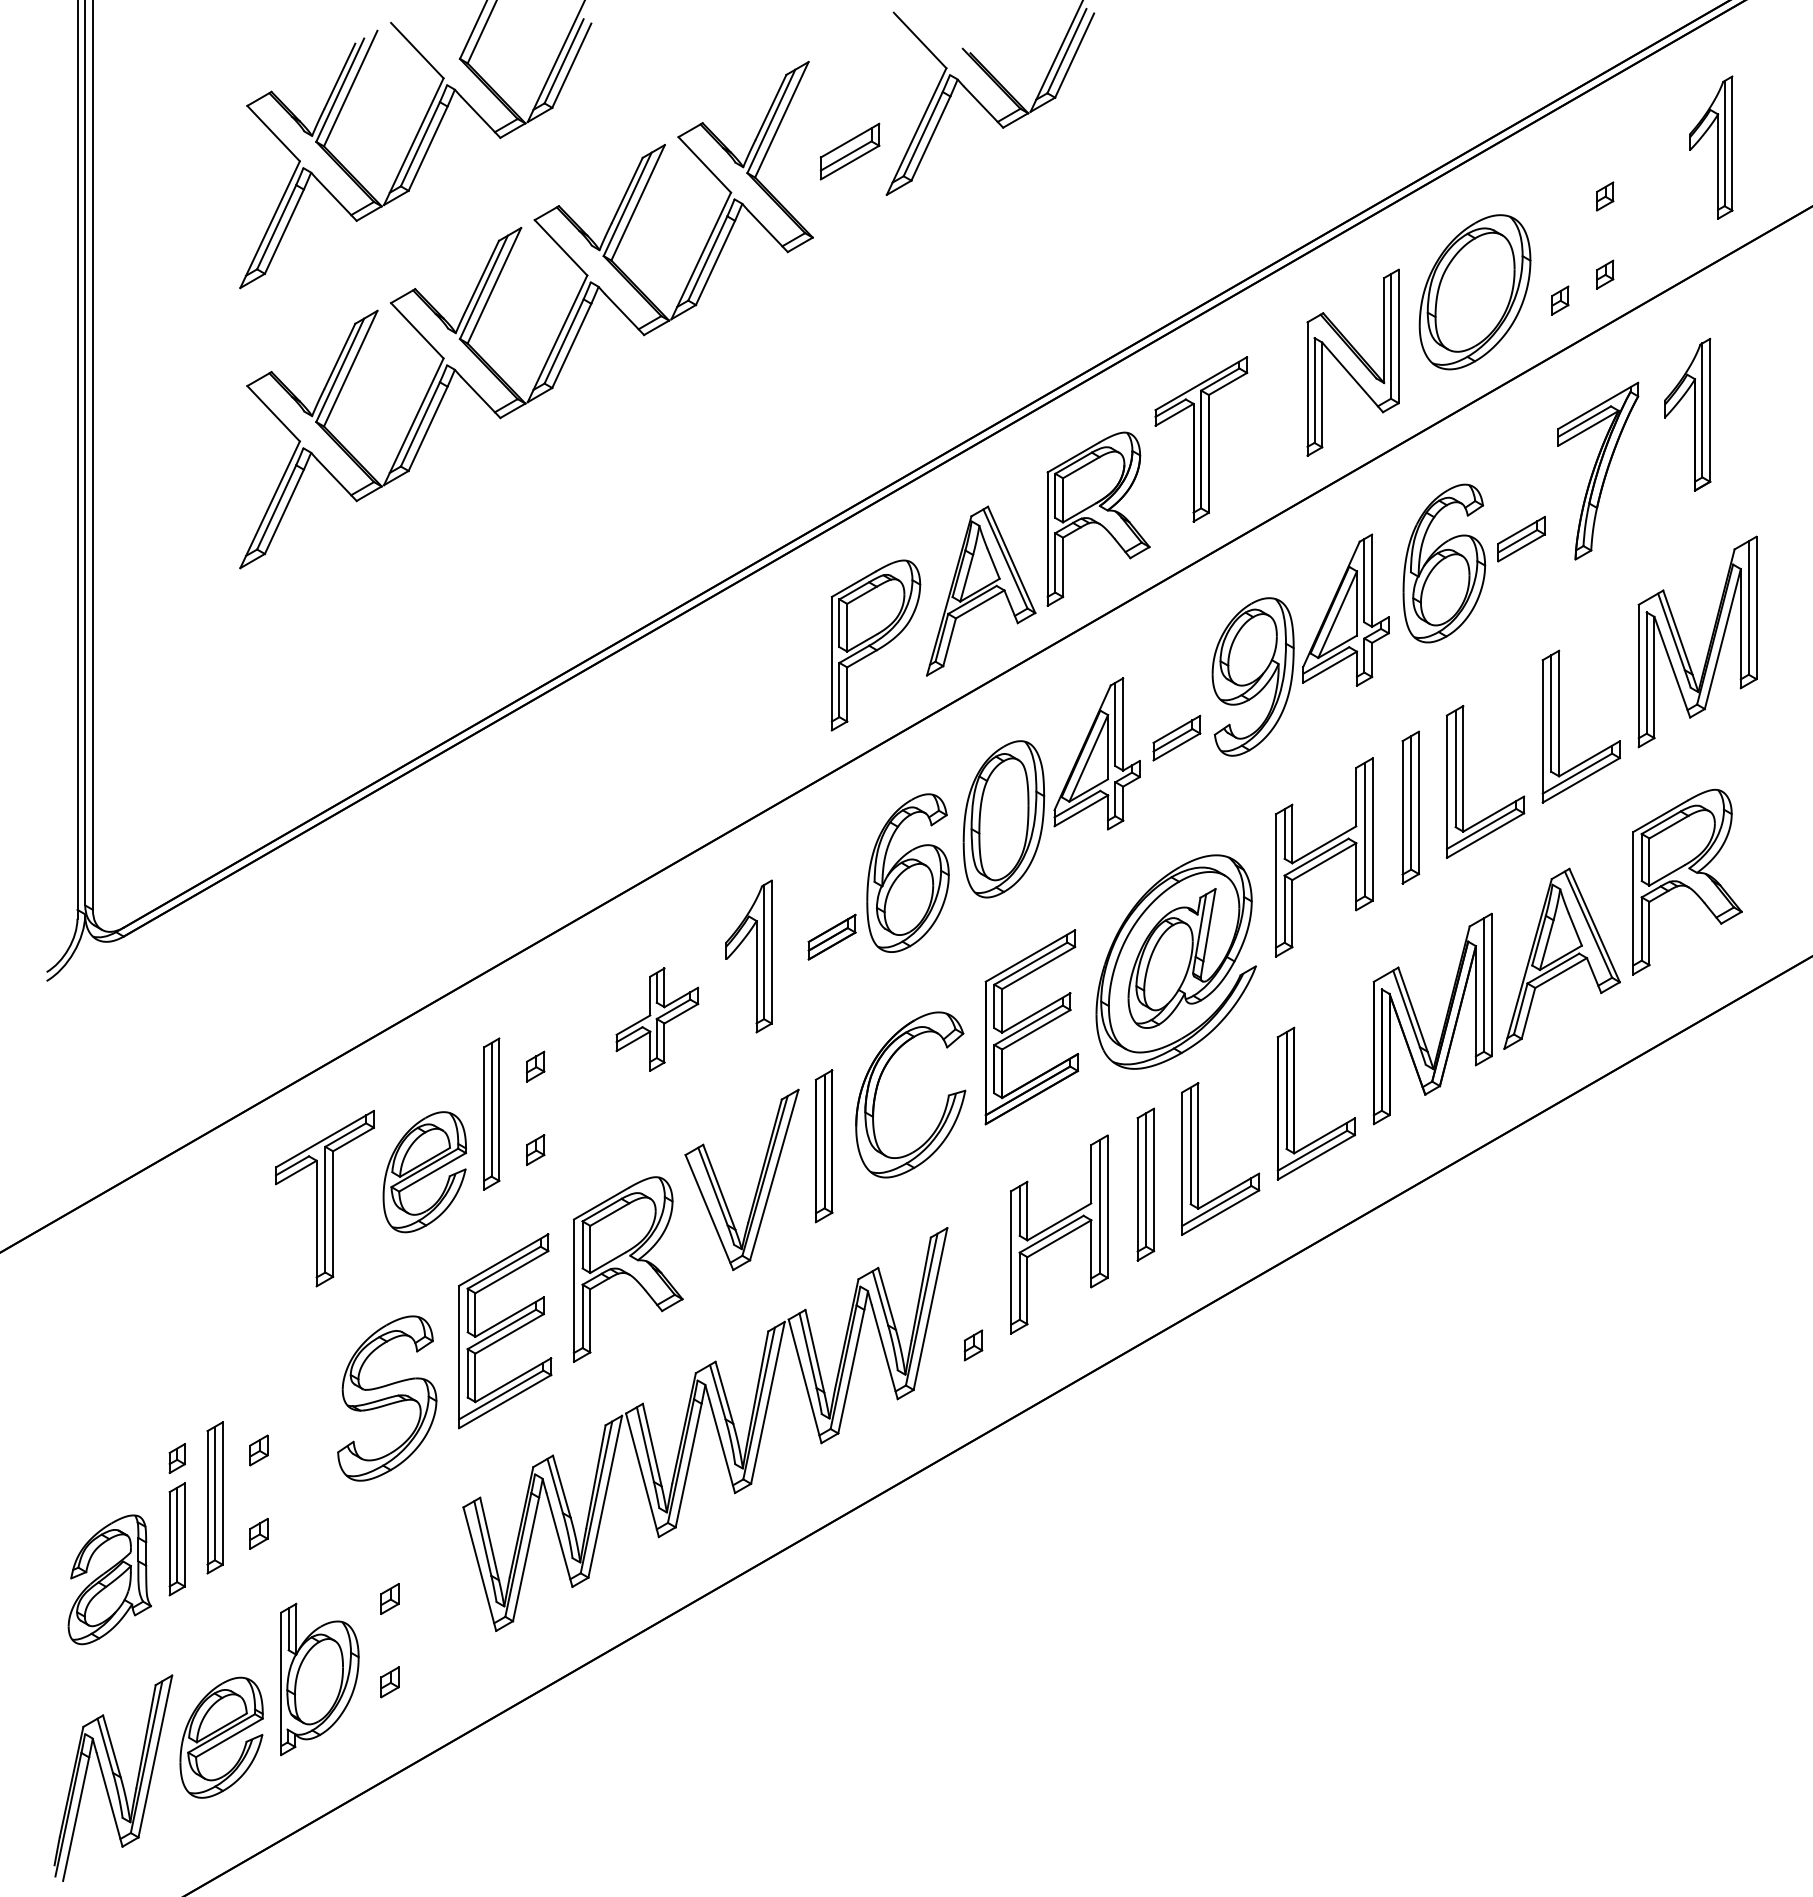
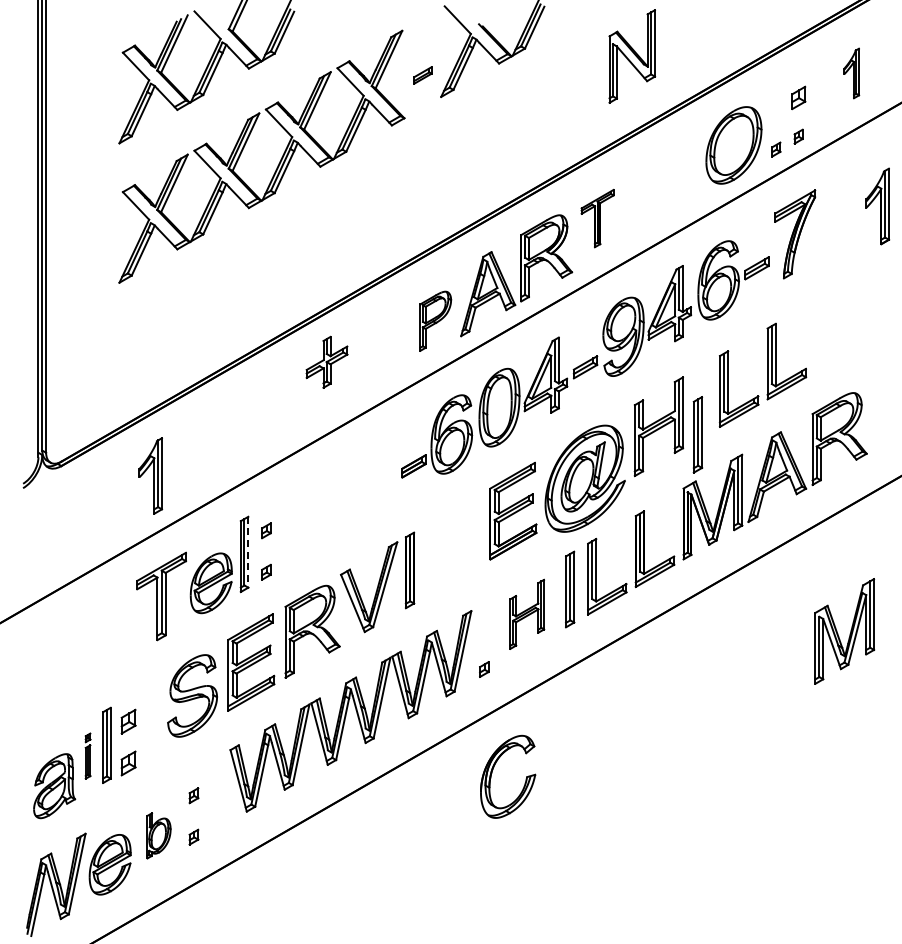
part: (1711, 147) -> (851, 73), size x0.7
part: (849, 151) -> (422, 75), size x0.6
part: (1604, 195) -> (798, 97), size x1.6
part: (1353, 362) -> (632, 56), moved
part: (1687, 414) -> (877, 206), moved
part: (1200, 439) -> (597, 218), size x0.7
part: (1697, 642) -> (844, 631), moved
part: (875, 646) -> (435, 321), size x0.7
part: (1409, 806) -> (697, 434), moved
part: (748, 955) -> (150, 475), moved
part: (656, 1017) -> (326, 361), moved
part: (879, 1088) -> (492, 773), moved
line: (499, 1110) -> (248, 552), solid -> dashed
part: (1060, 1234) -> (527, 614), size x0.7
part: (258, 1449) -> (128, 721), size x1.6
part: (176, 1518) -> (87, 755), size x0.6
part: (258, 1532) -> (128, 762), size x1.6
part: (318, 1678) -> (158, 835), size x0.6

